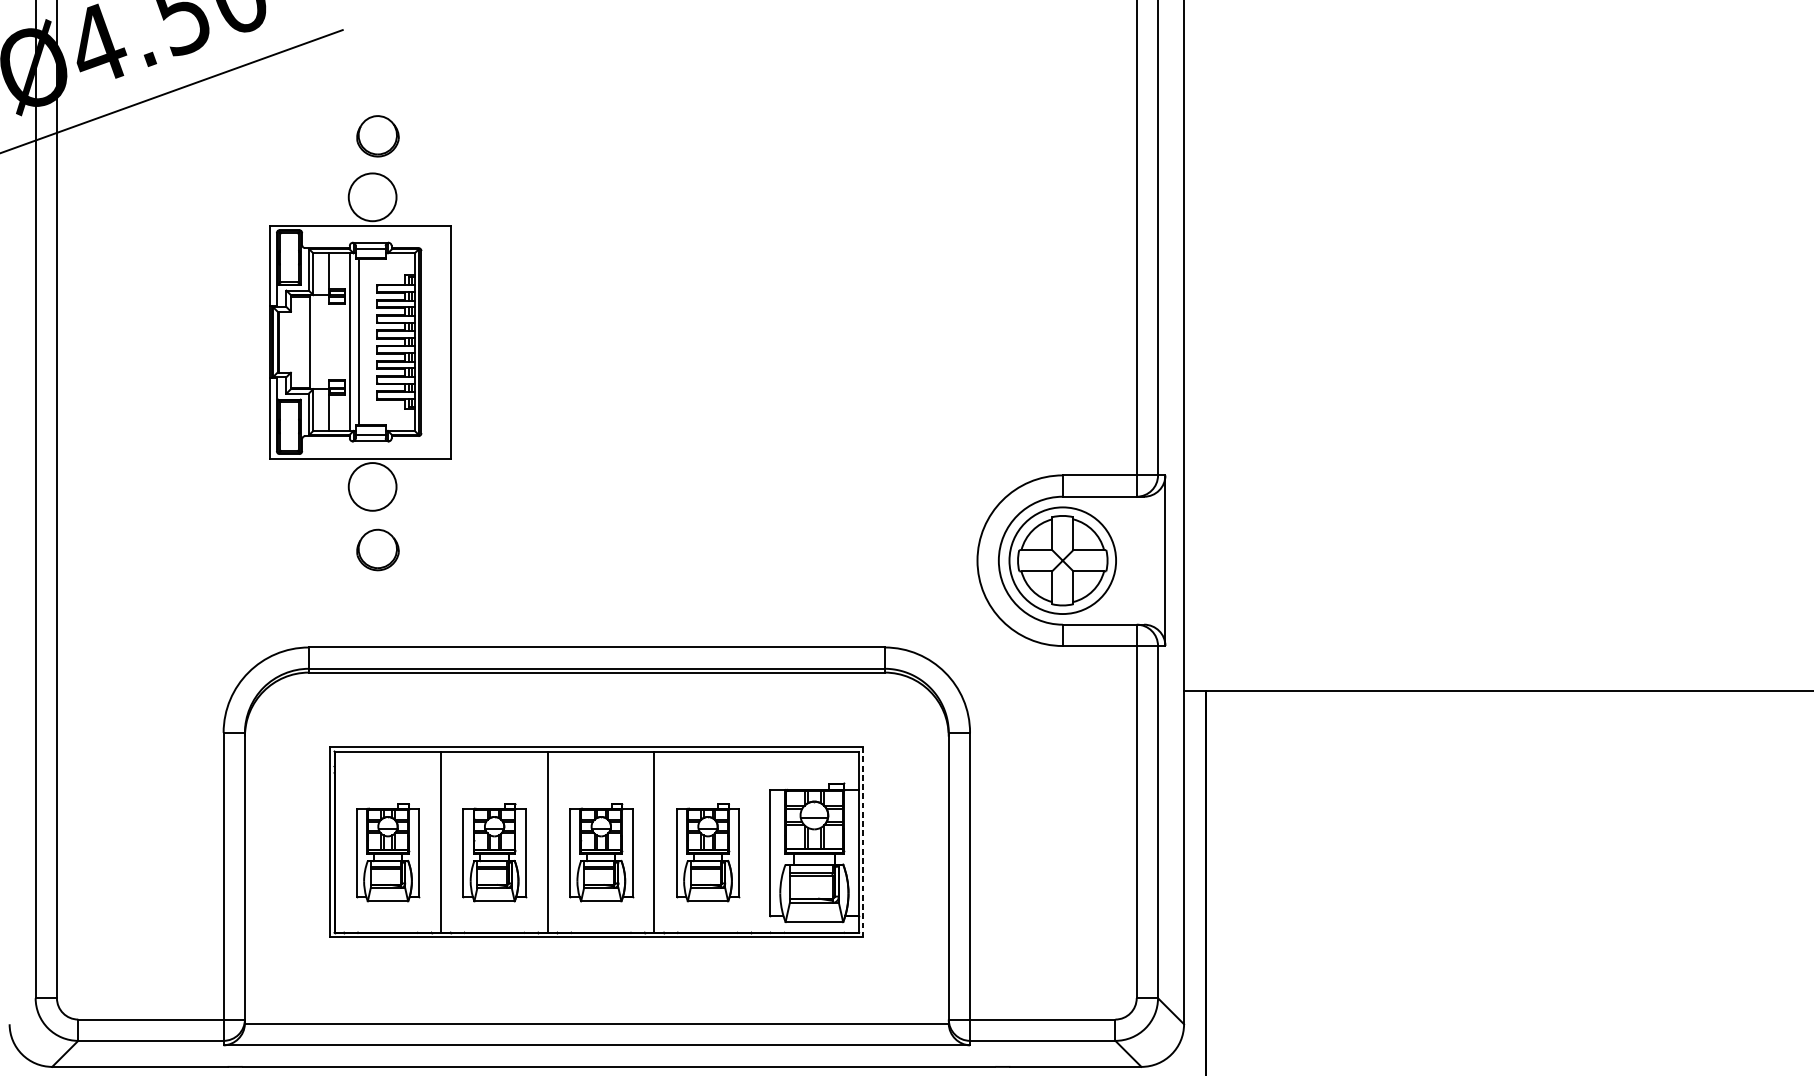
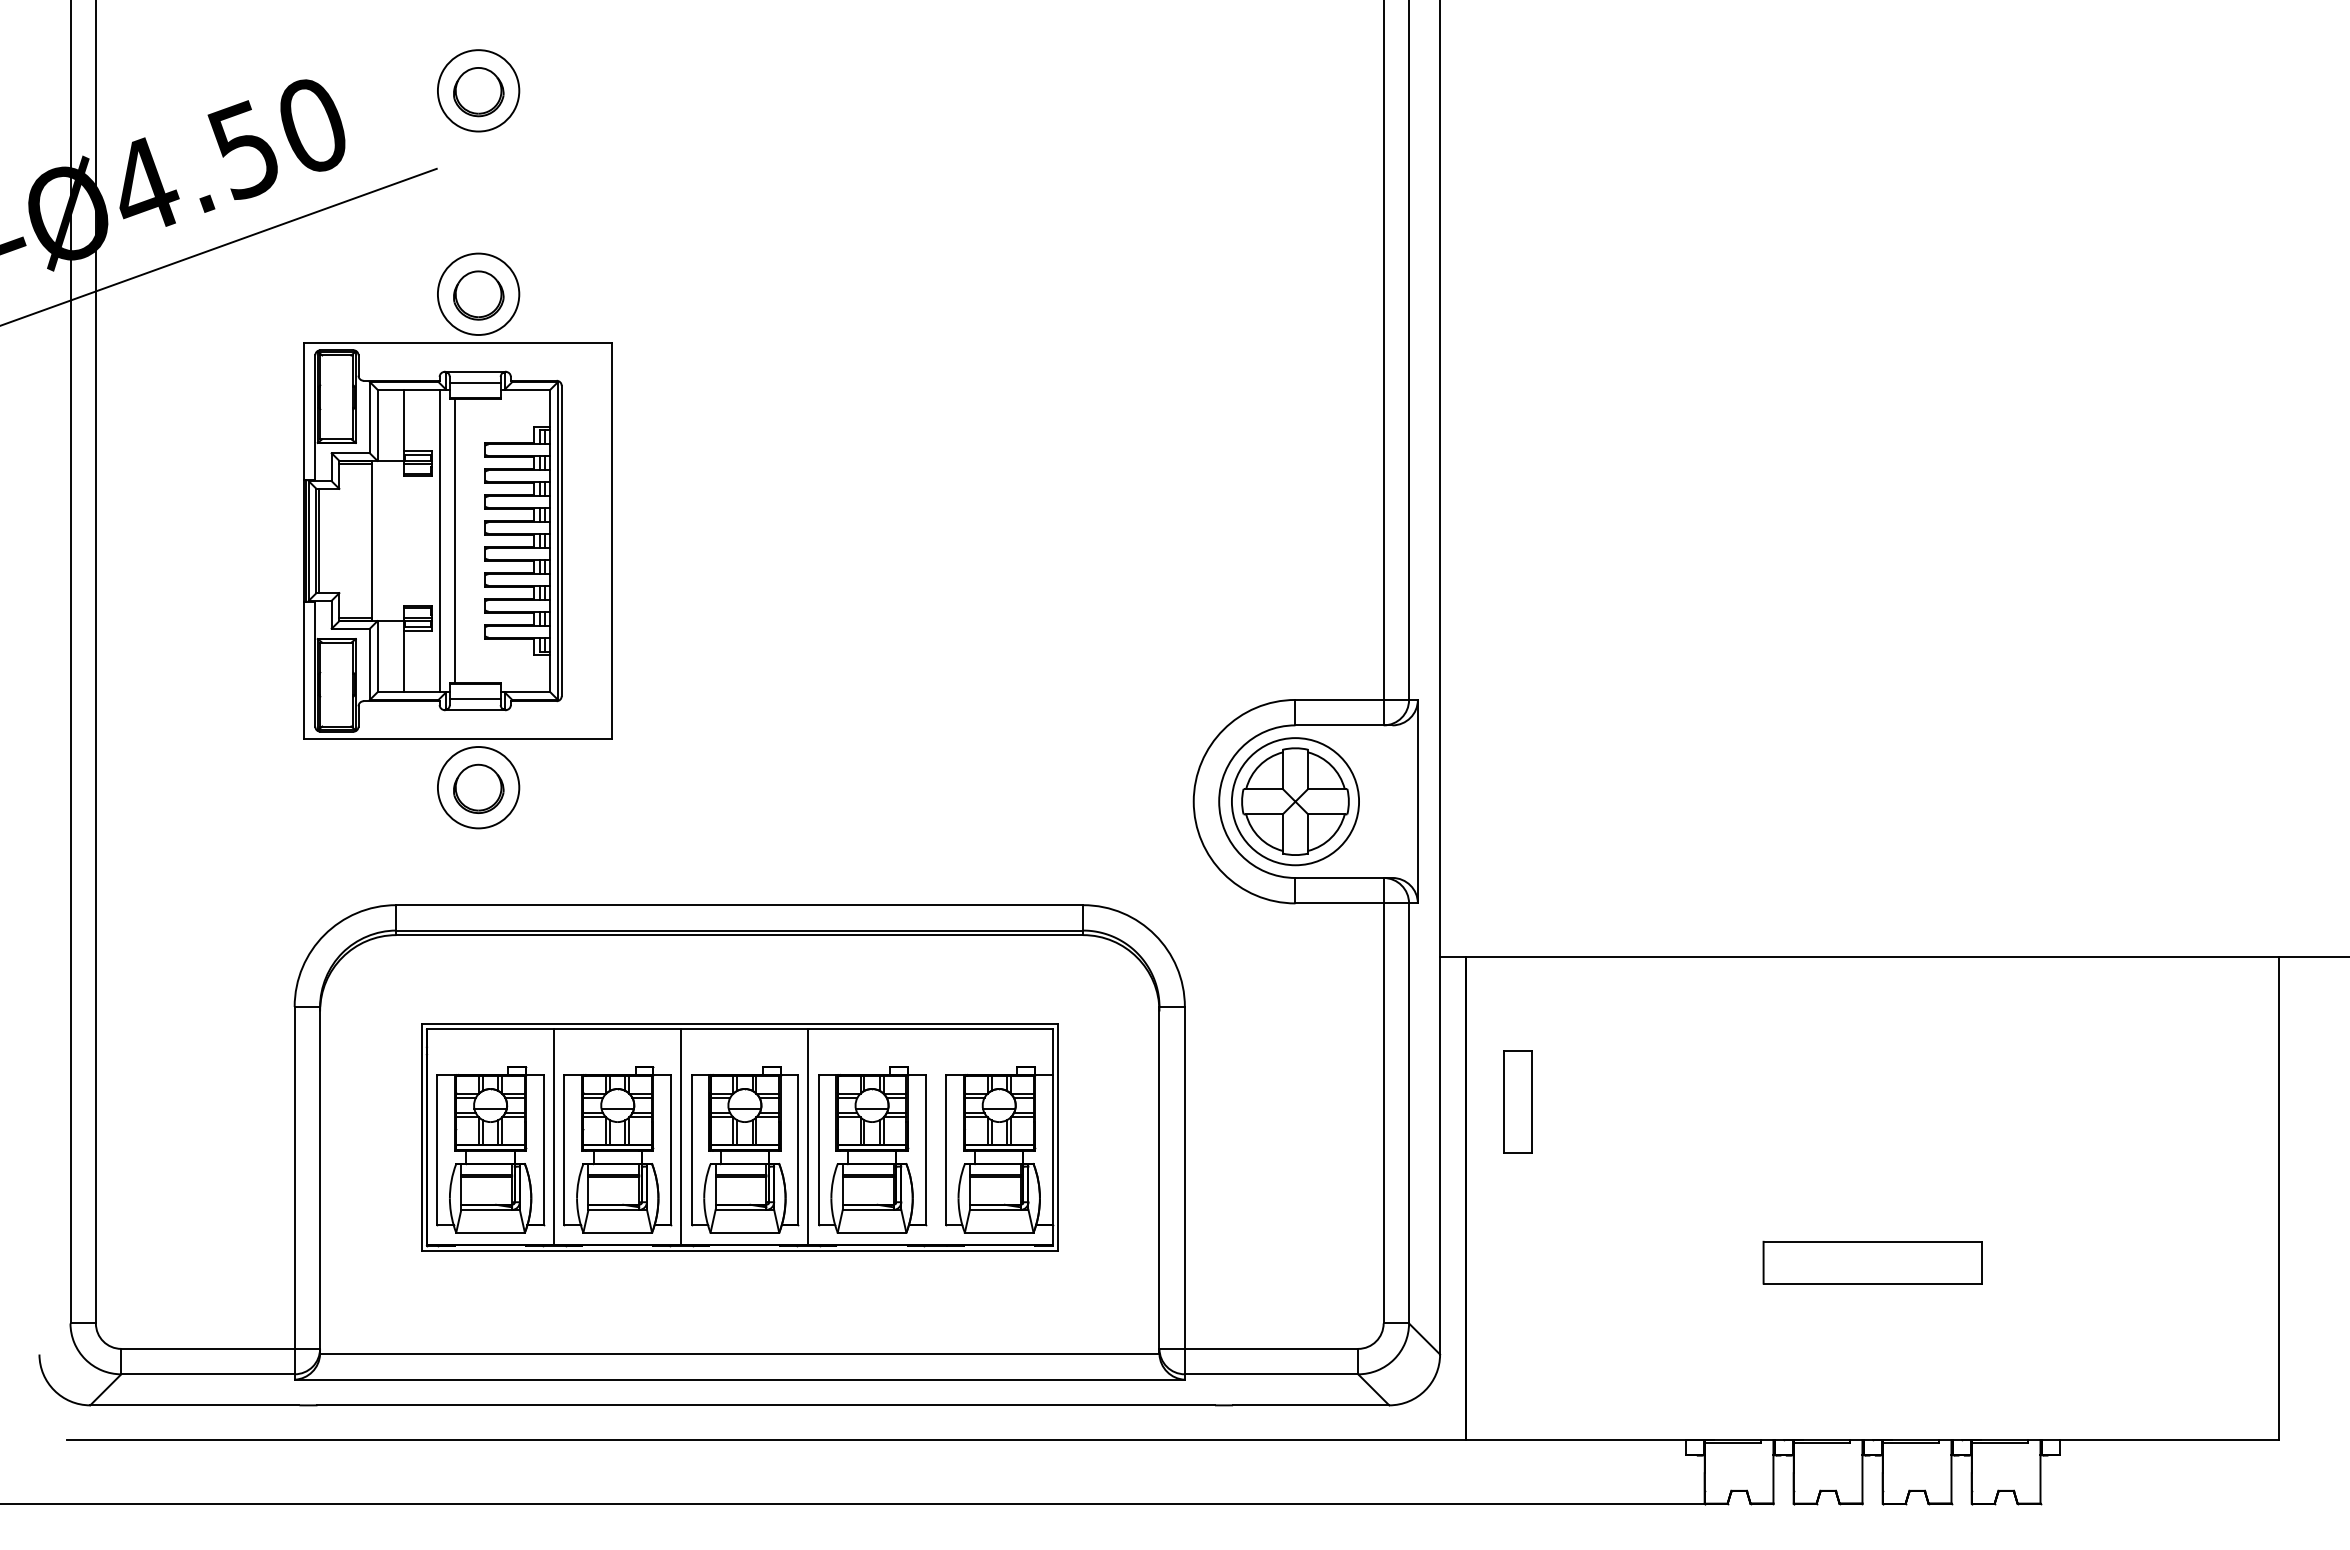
part: (360, 341) -> (457, 540), size x1.43
part: (1248, 812) -> (1517, 1101), added
line: (863, 842) -> (1057, 1137), dashed -> solid
part: (387, 852) -> (490, 1149), size x1.43
part: (494, 852) -> (617, 1149), size x1.43
part: (601, 852) -> (745, 1149), size x1.43
part: (708, 852) -> (872, 1149), size x1.43
part: (1546, 947) -> (1872, 1262), added

